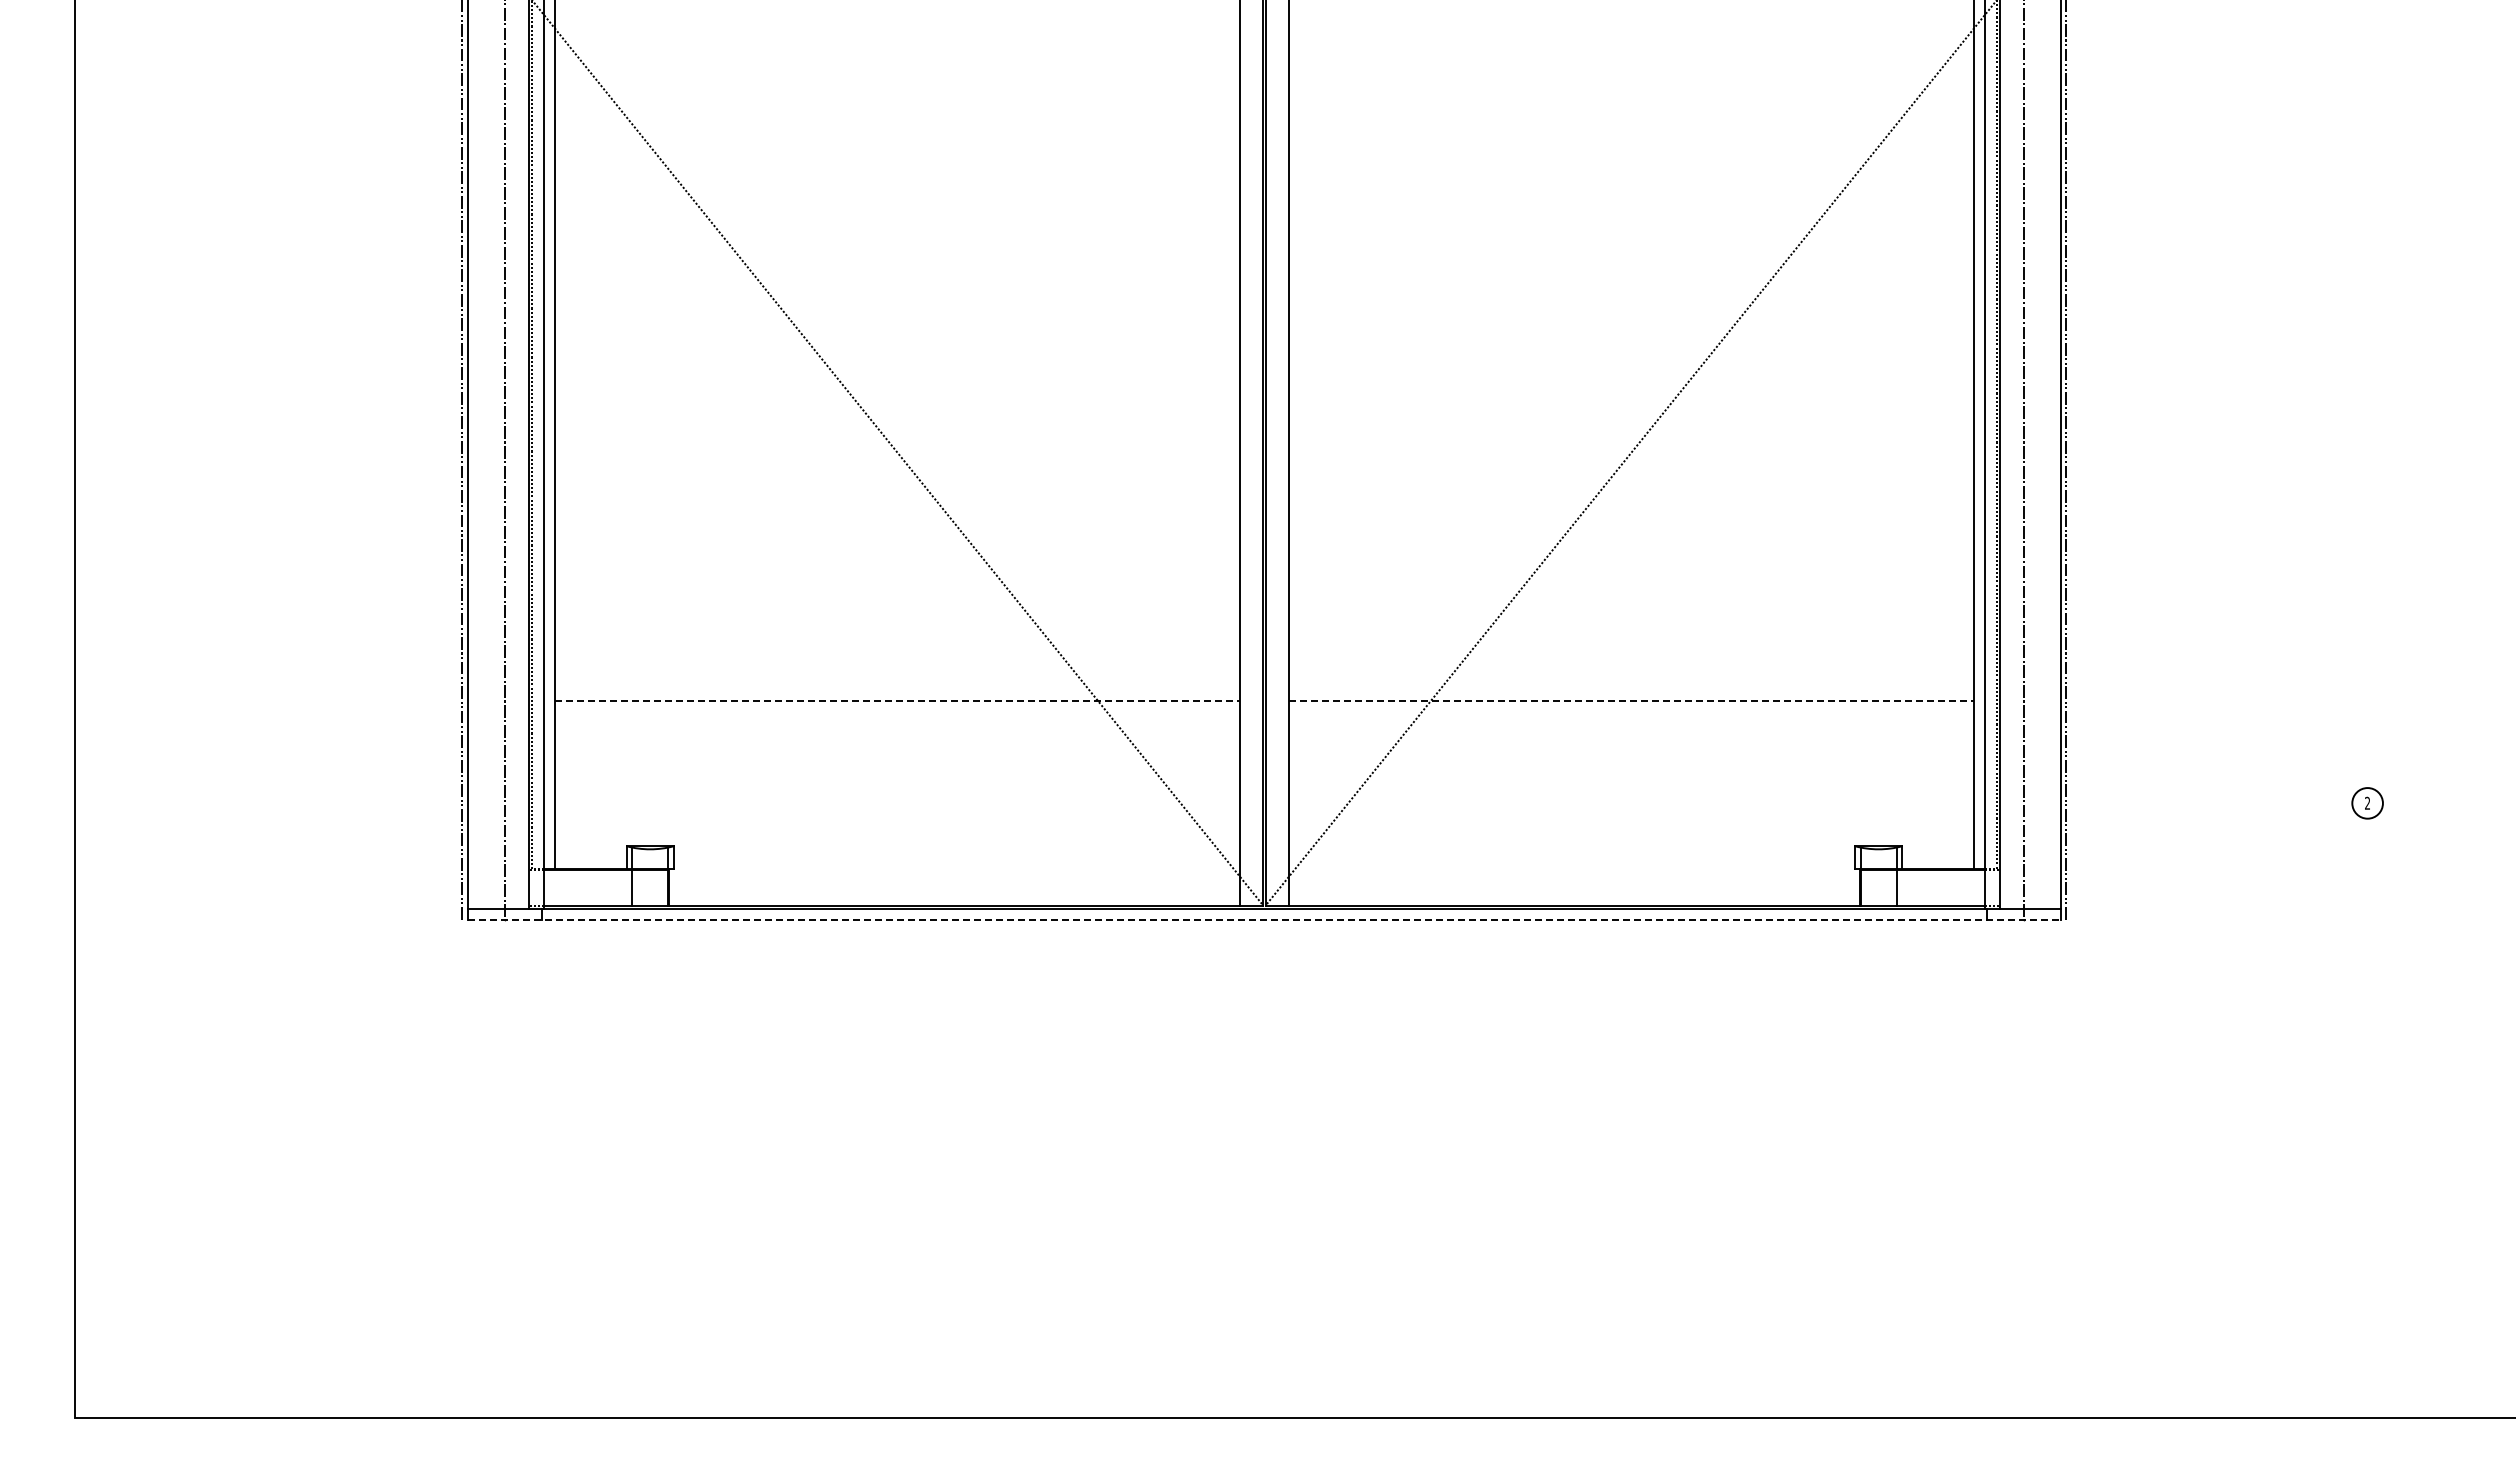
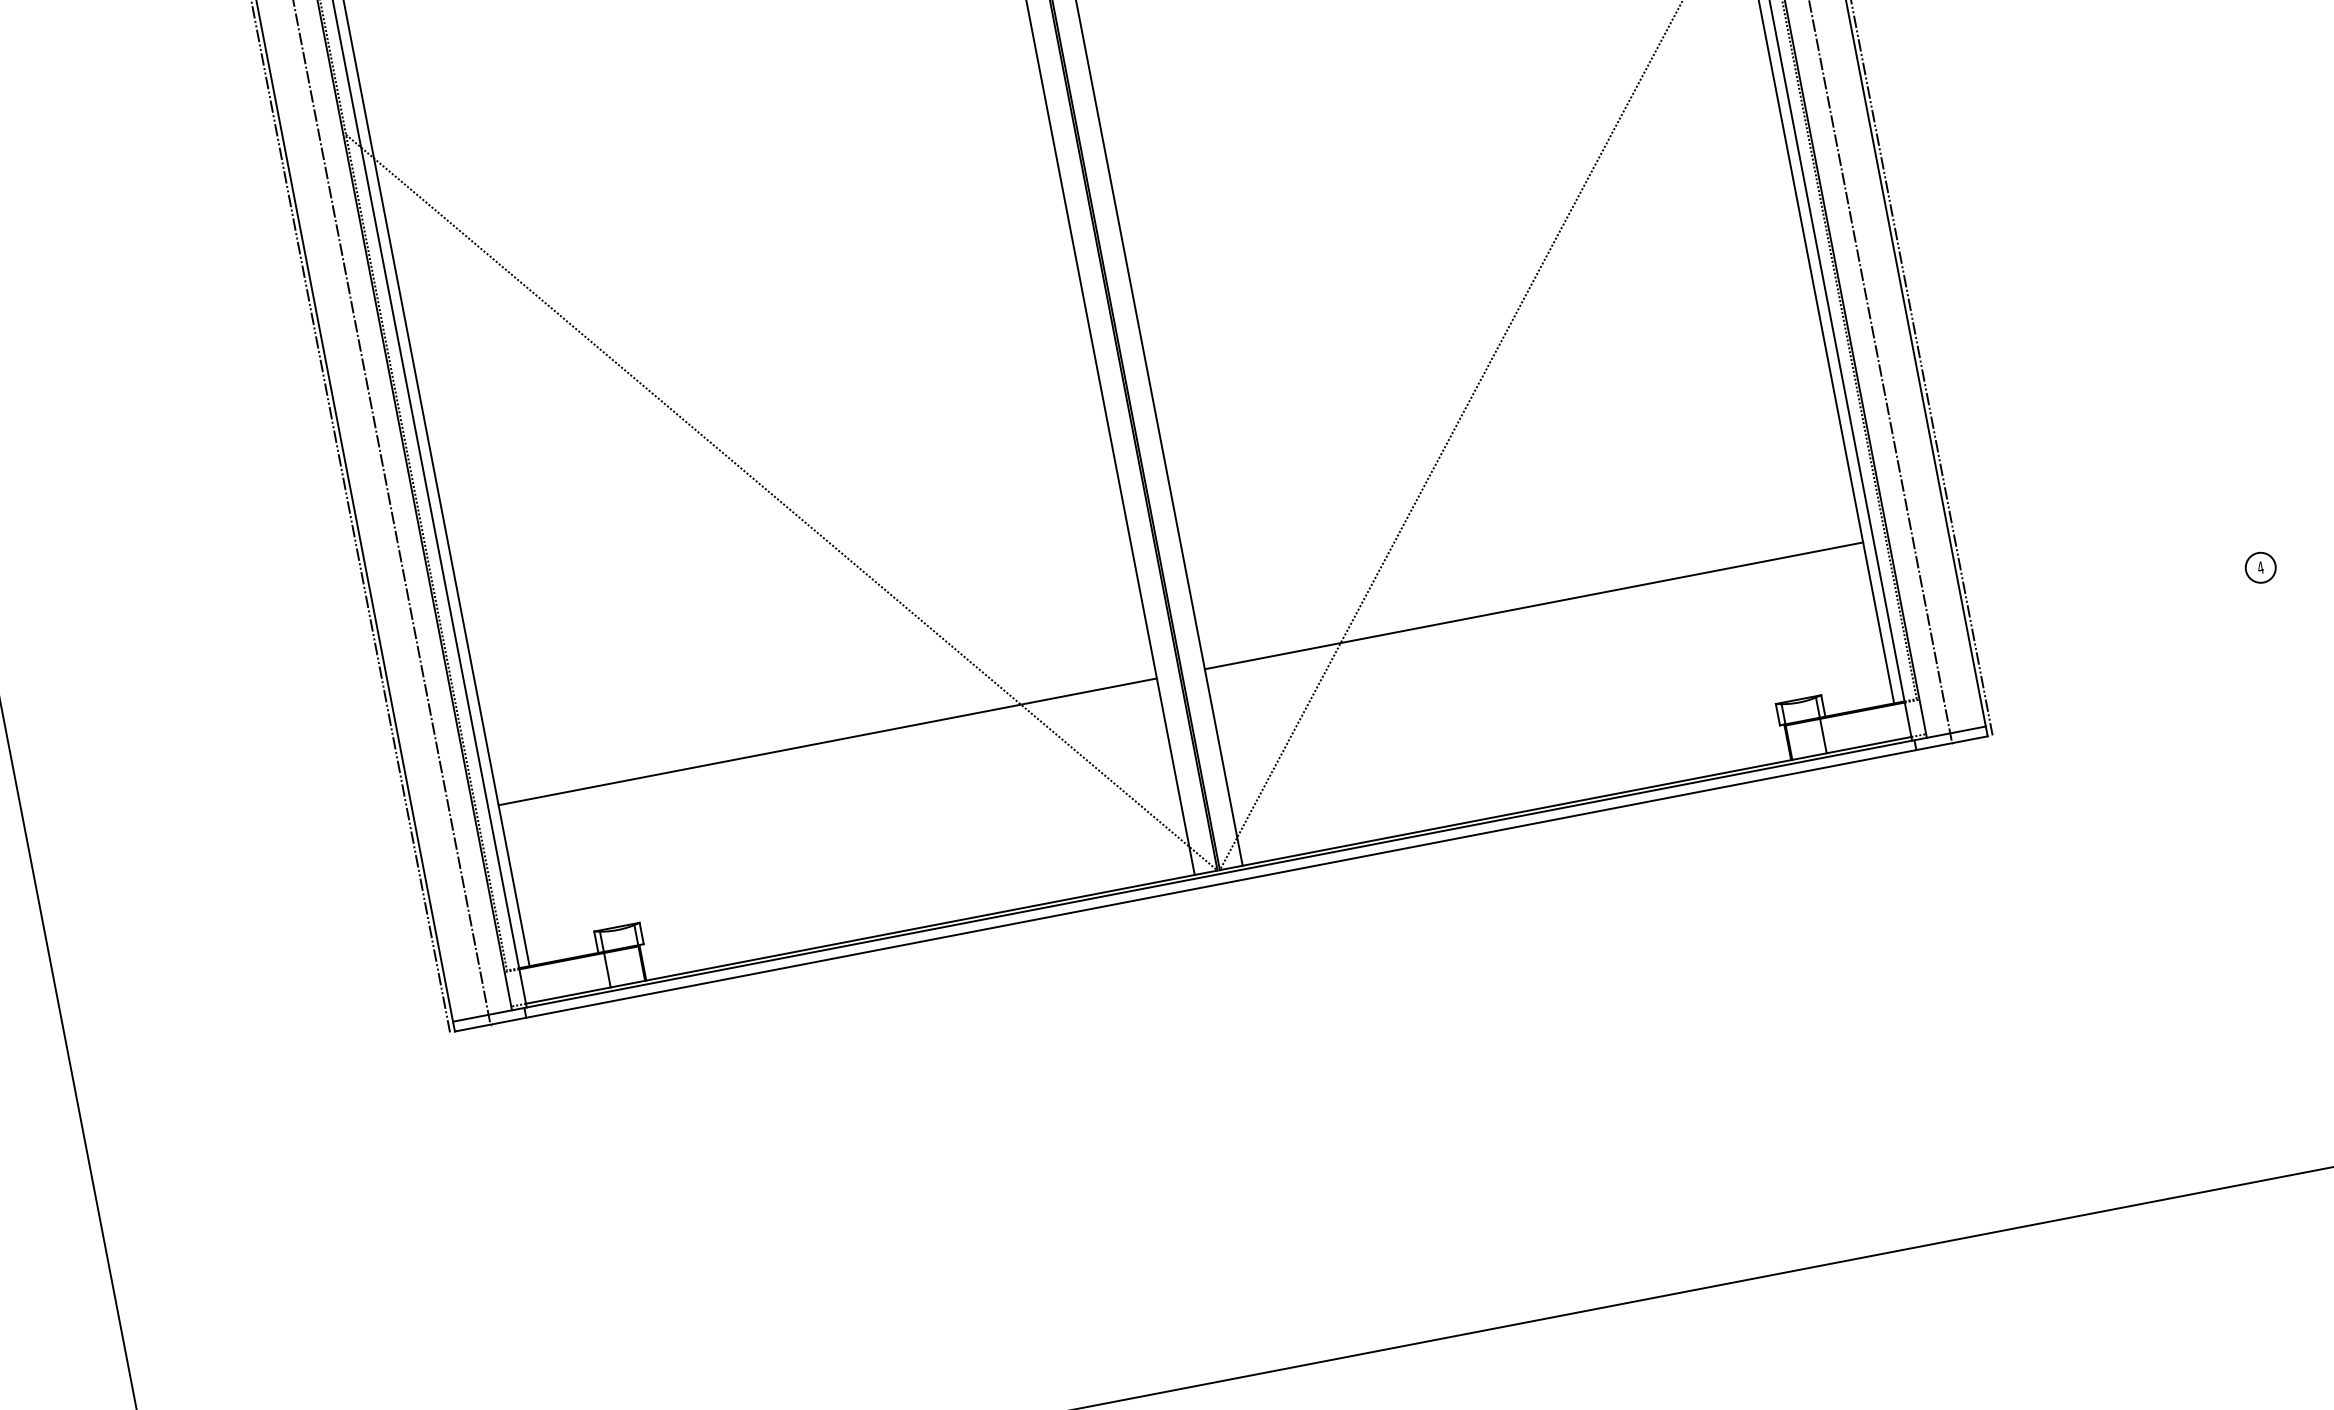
line: (897, 701) -> (828, 742), dashed -> solid
line: (1632, 701) -> (1534, 605), dashed -> solid
text: (2367, 802) -> (2260, 567), 2 -> 4
line: (1264, 919) -> (1221, 883), dashed -> solid

